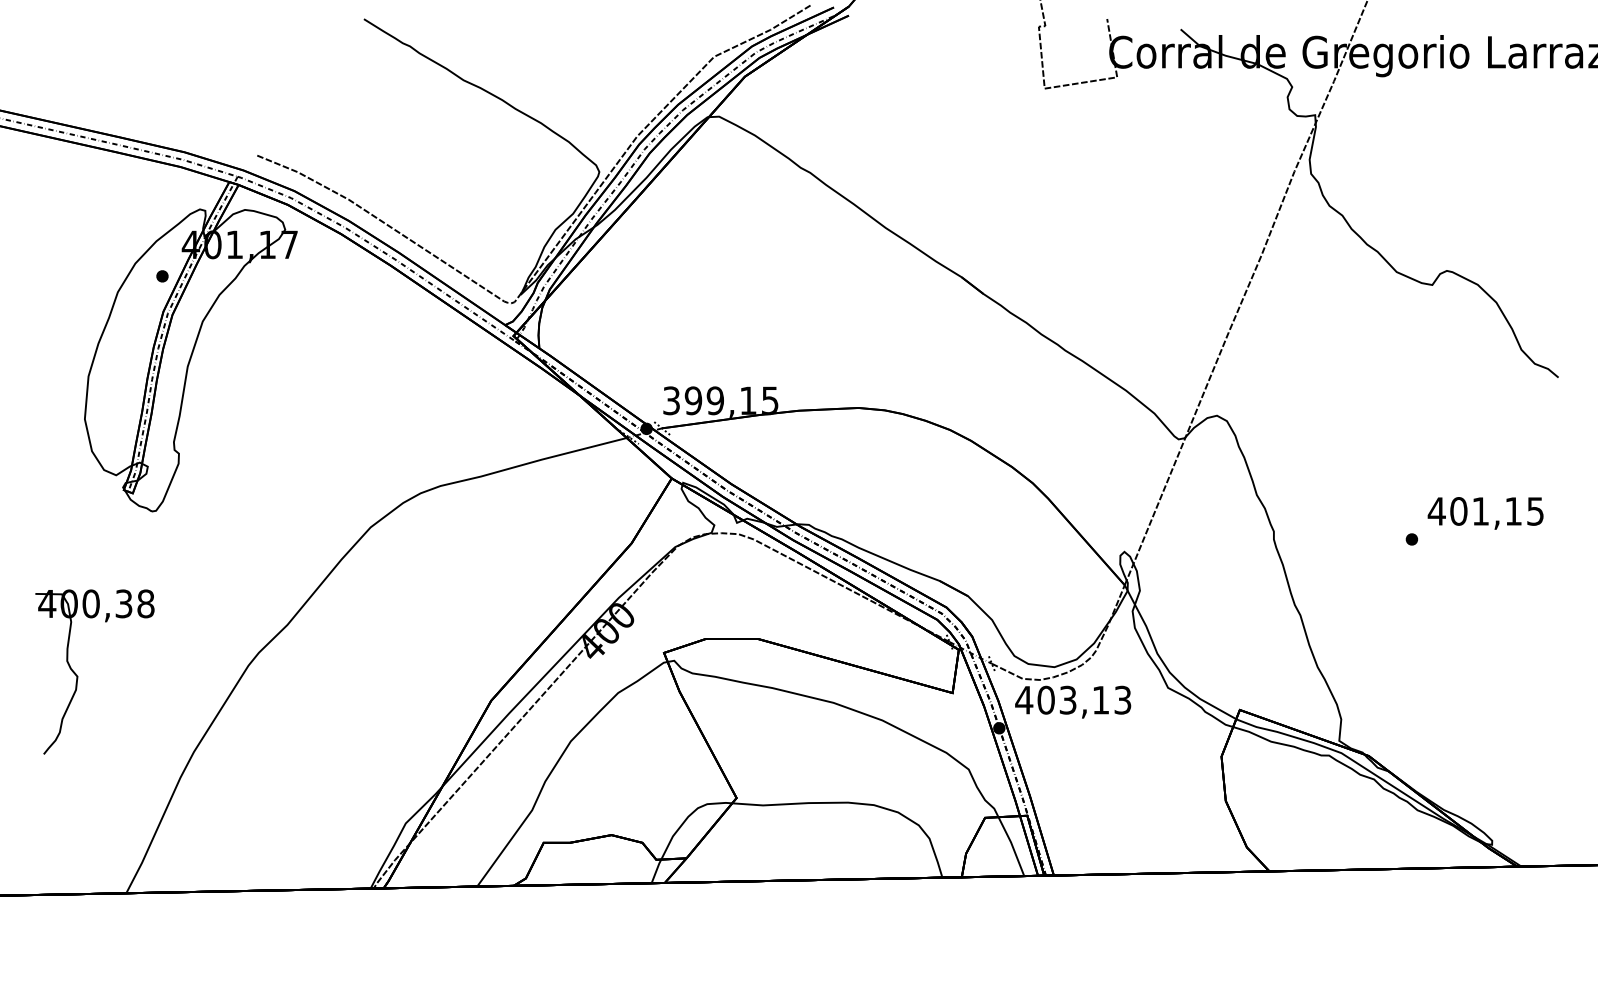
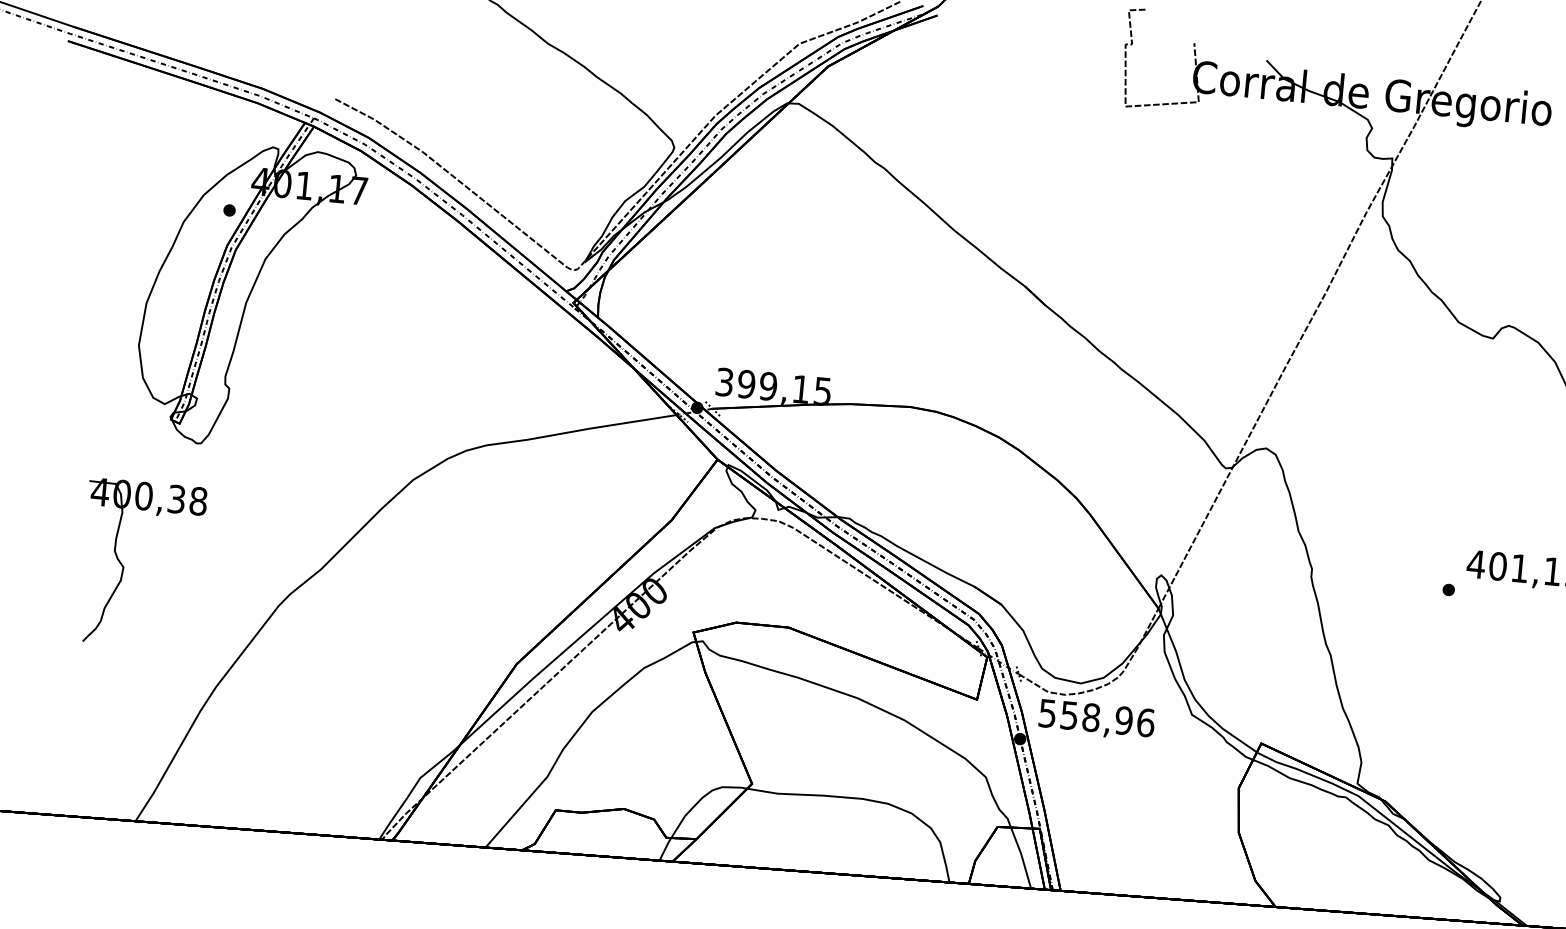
part: (78, 676) -> (124, 567), moved
text: (1073, 699) -> (1096, 717), 403,13 -> 558,96

